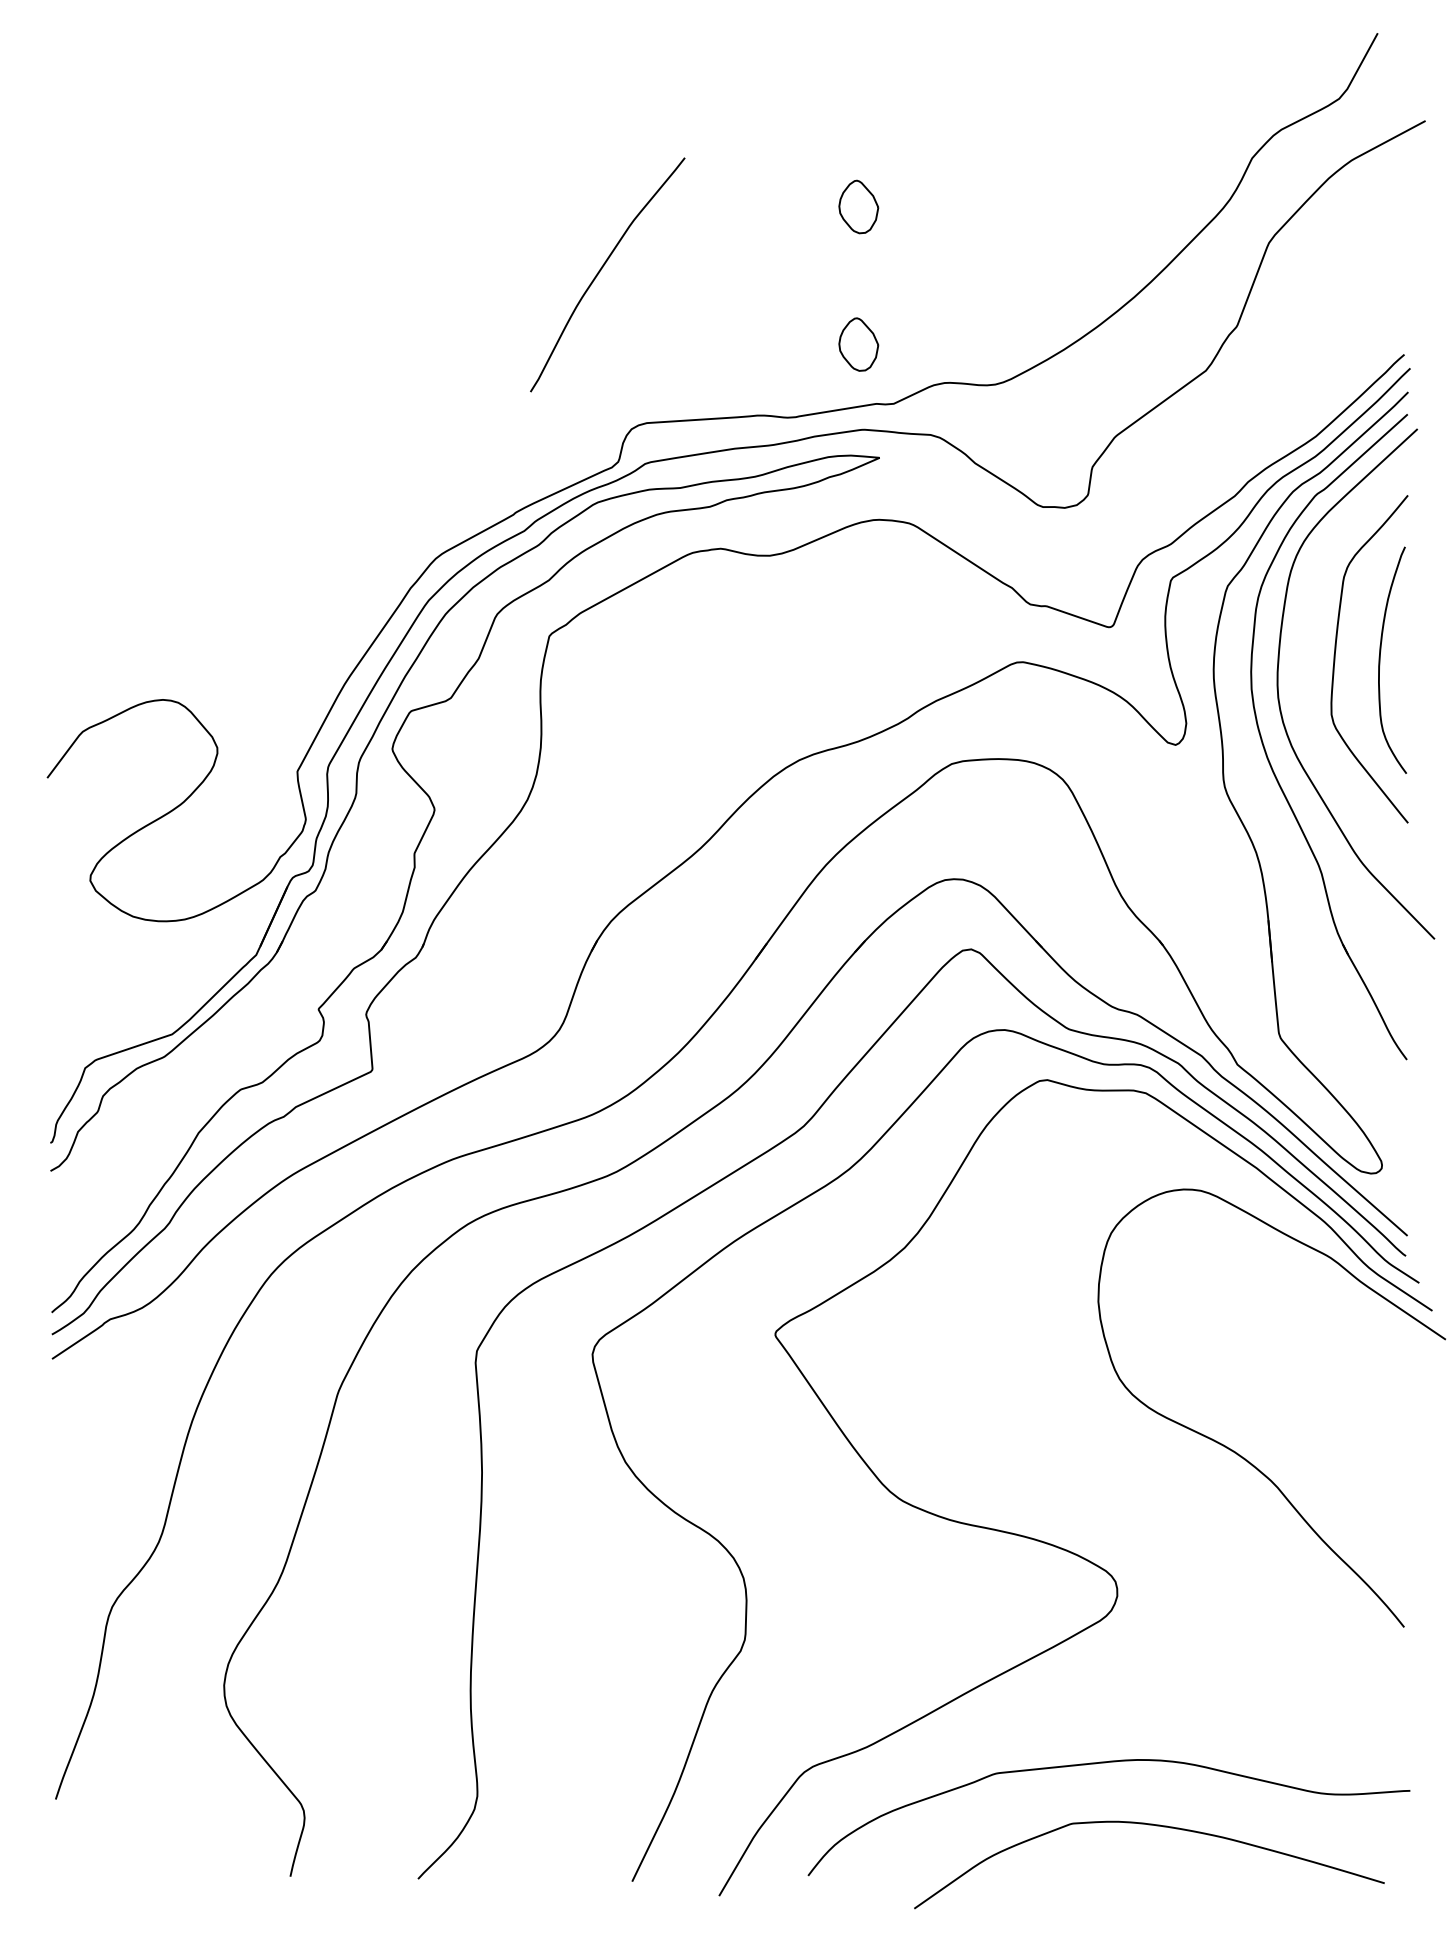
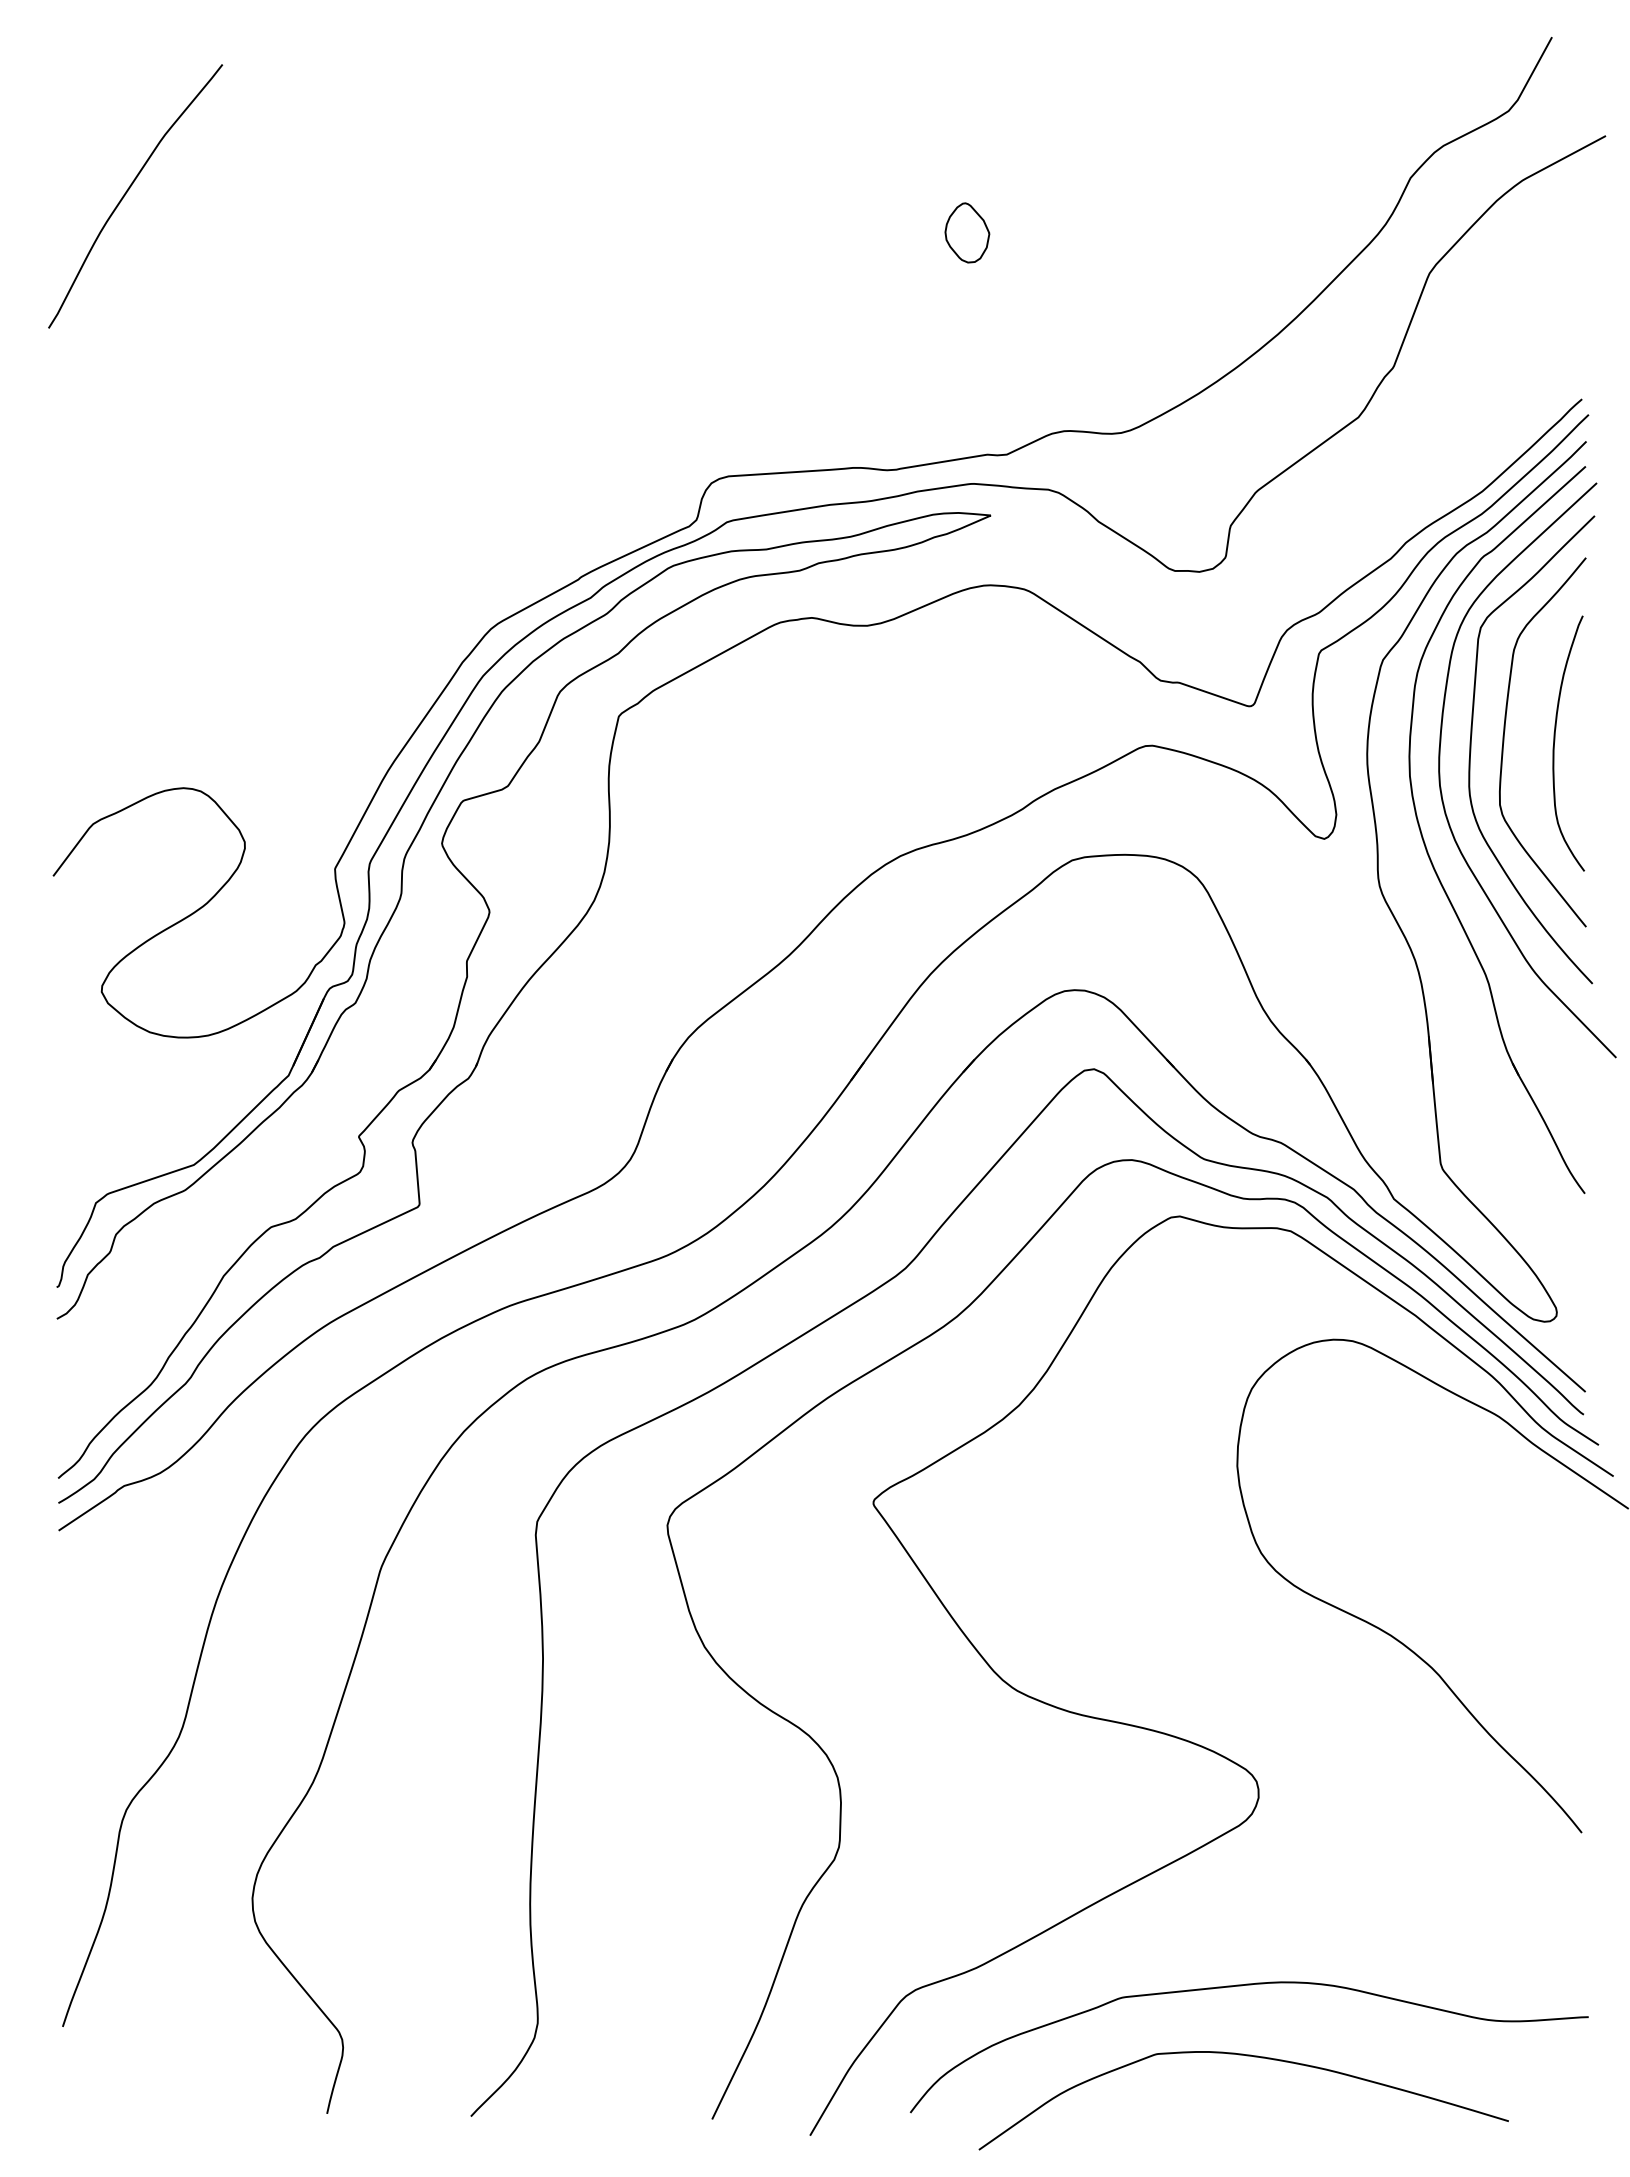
curve: (601, 270) -> (128, 191), moved
part: (858, 344) -> (967, 387), removed
curve: (1306, 665) -> (1471, 749), added
curve: (1151, 1825) -> (1246, 2056), moved

